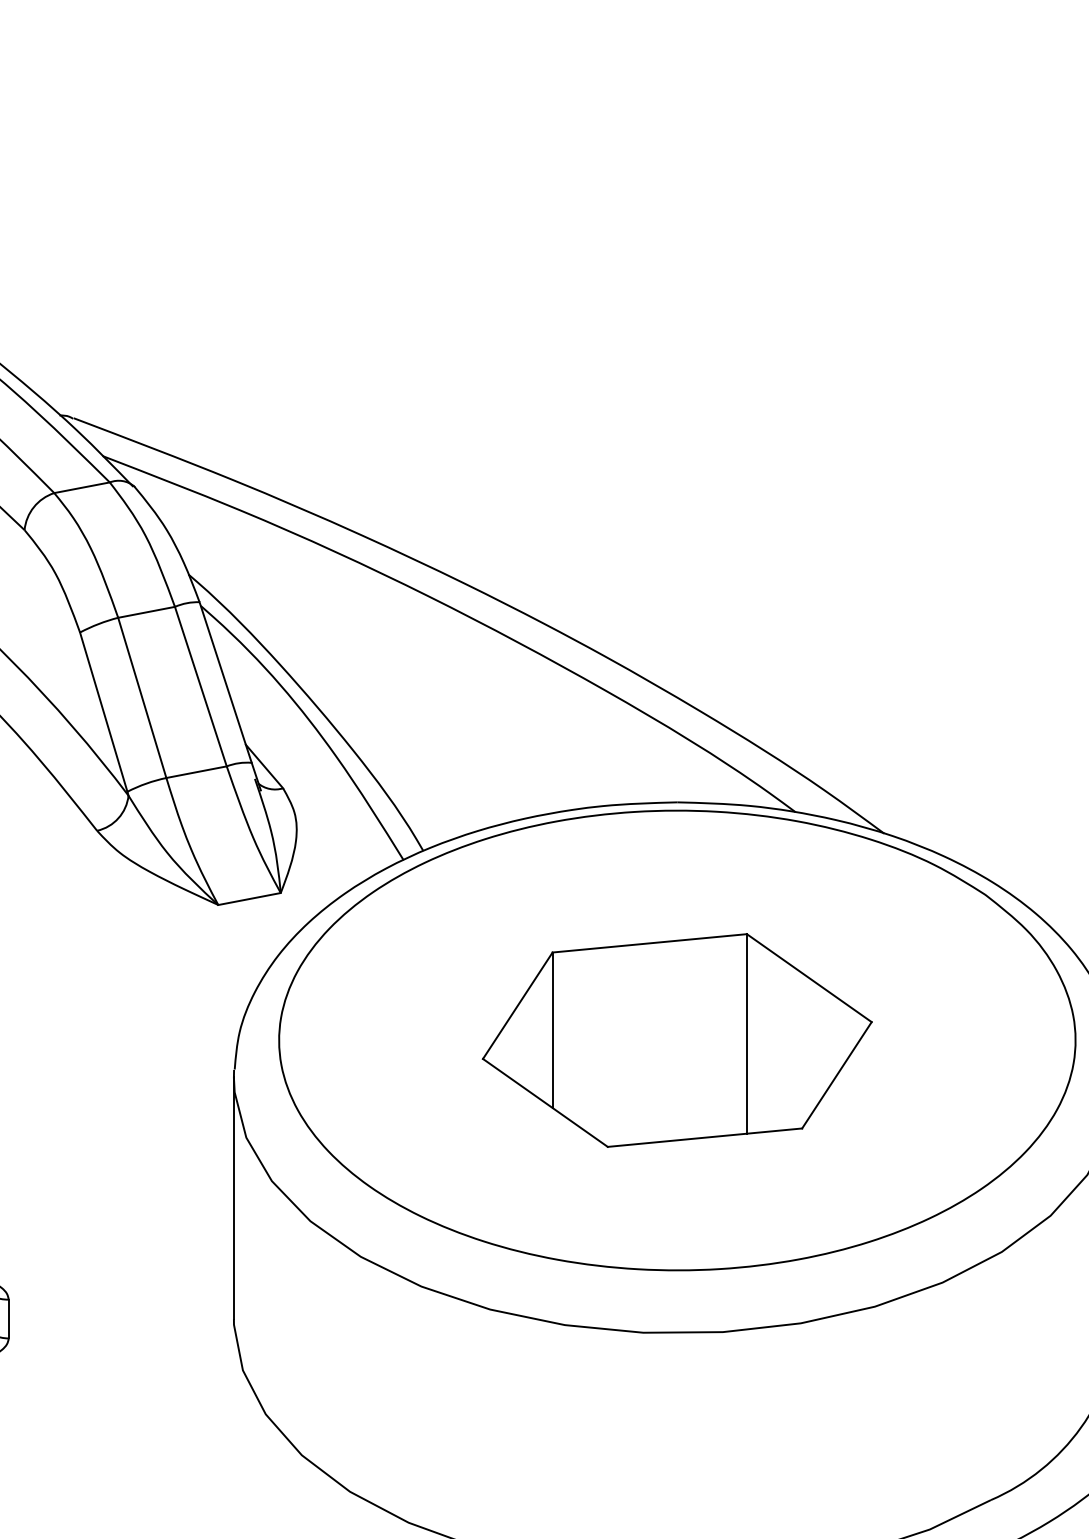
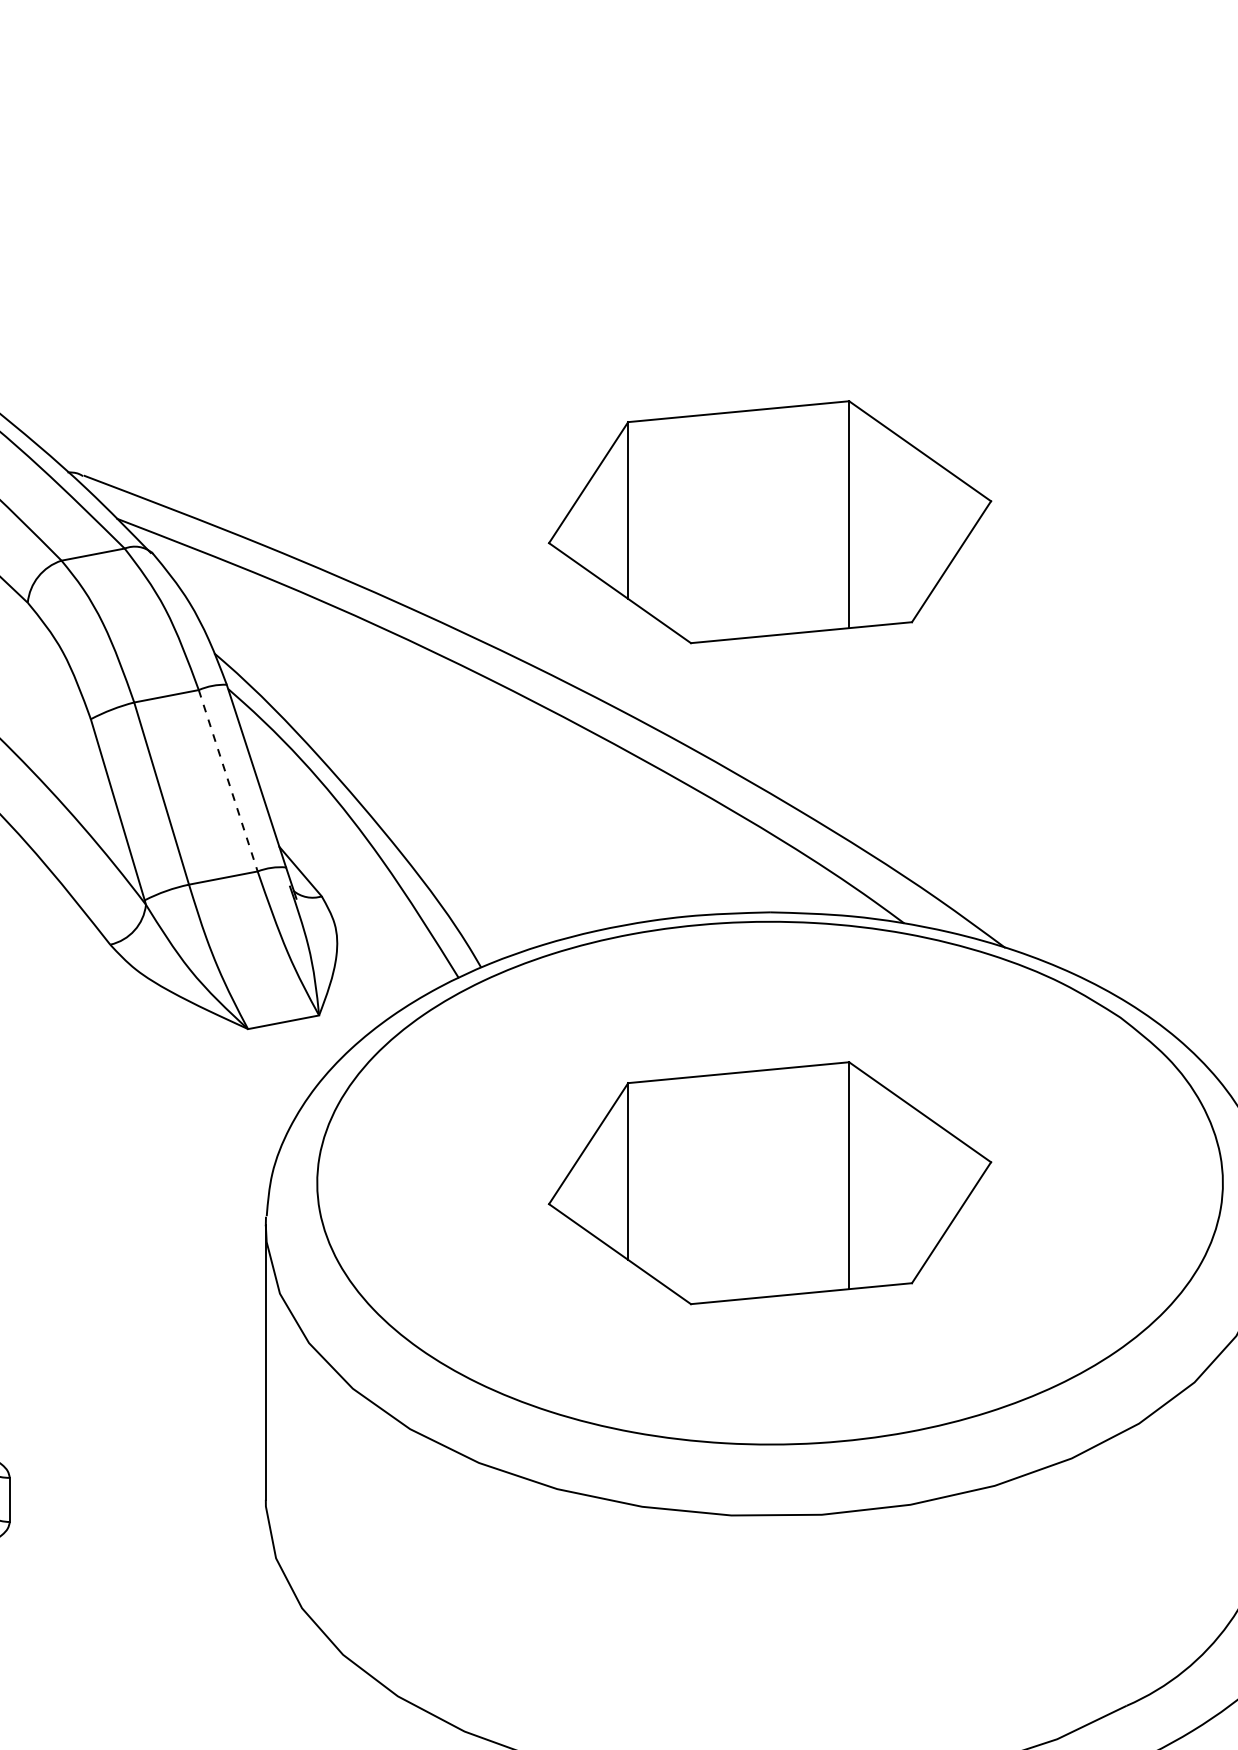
part: (676, 459) -> (769, 522), added
line: (201, 687) -> (228, 781), solid -> dashed

